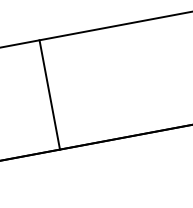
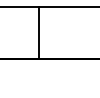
line: (48, 93) -> (38, 32), moved

